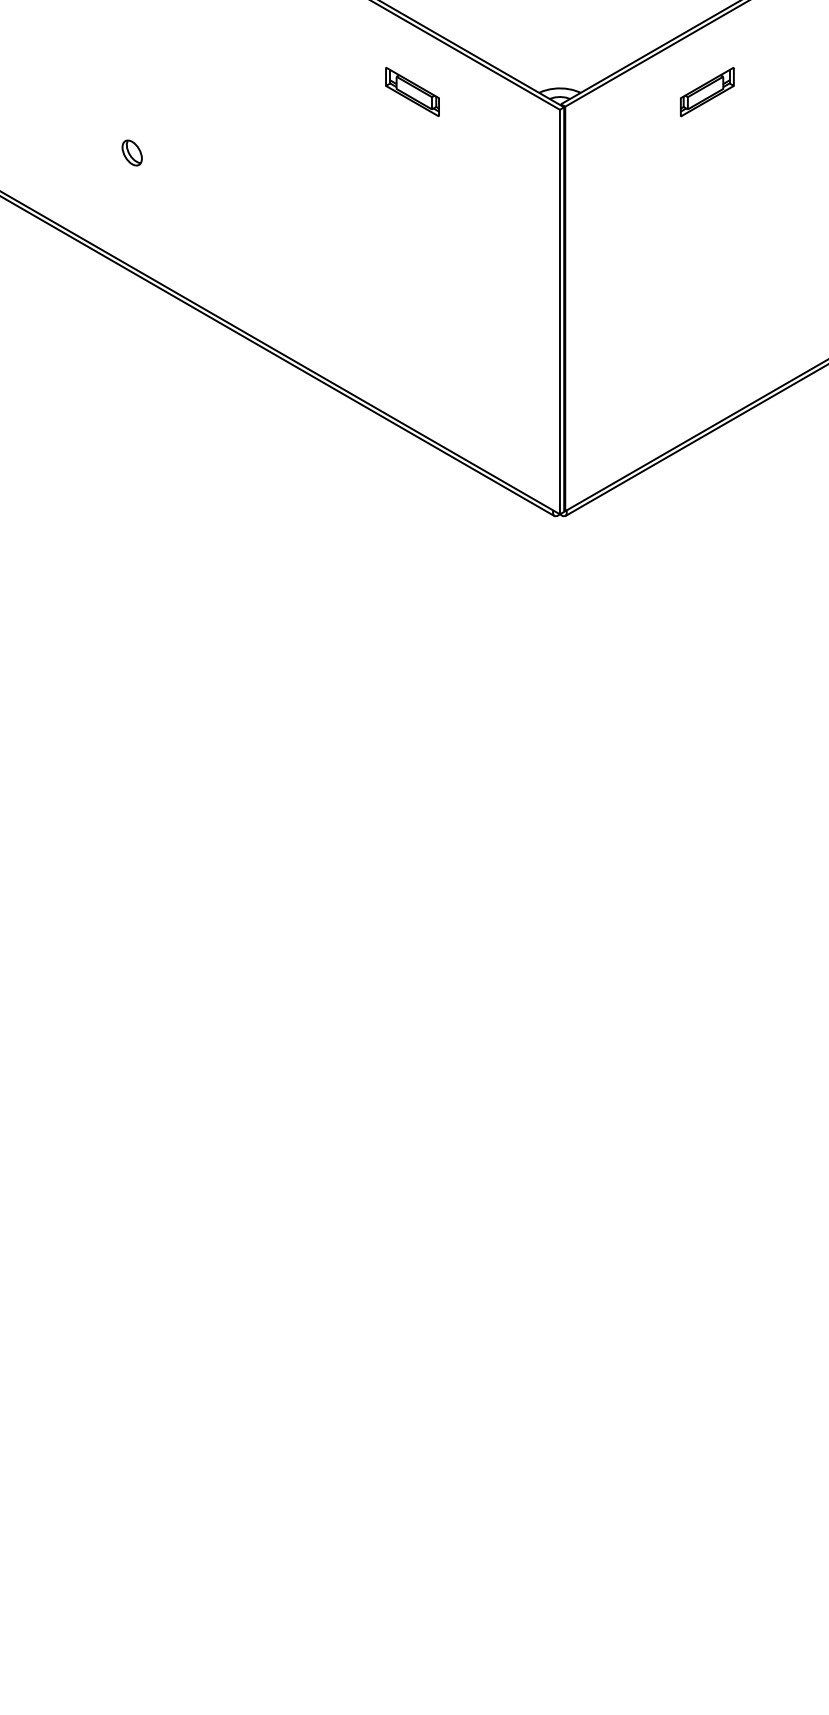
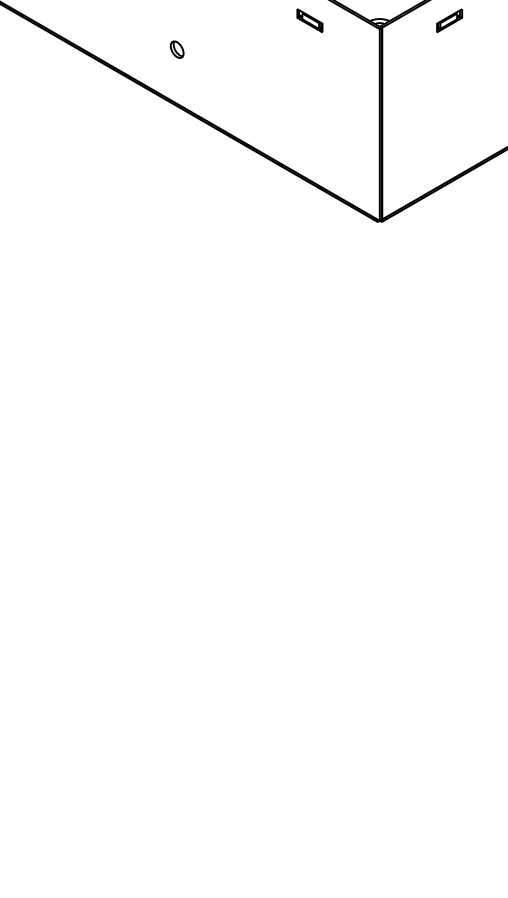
part: (130, 152) -> (176, 49), size x1.4

